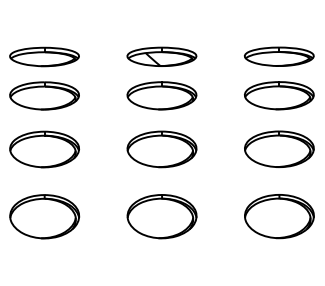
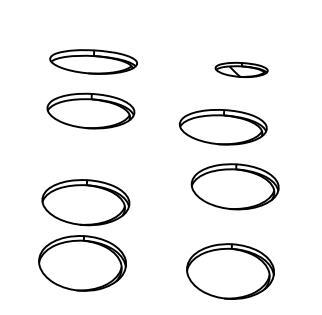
part: (161, 56) -> (241, 69), size x0.6
part: (161, 95) -> (222, 126), moved
part: (44, 149) -> (85, 202), moved

